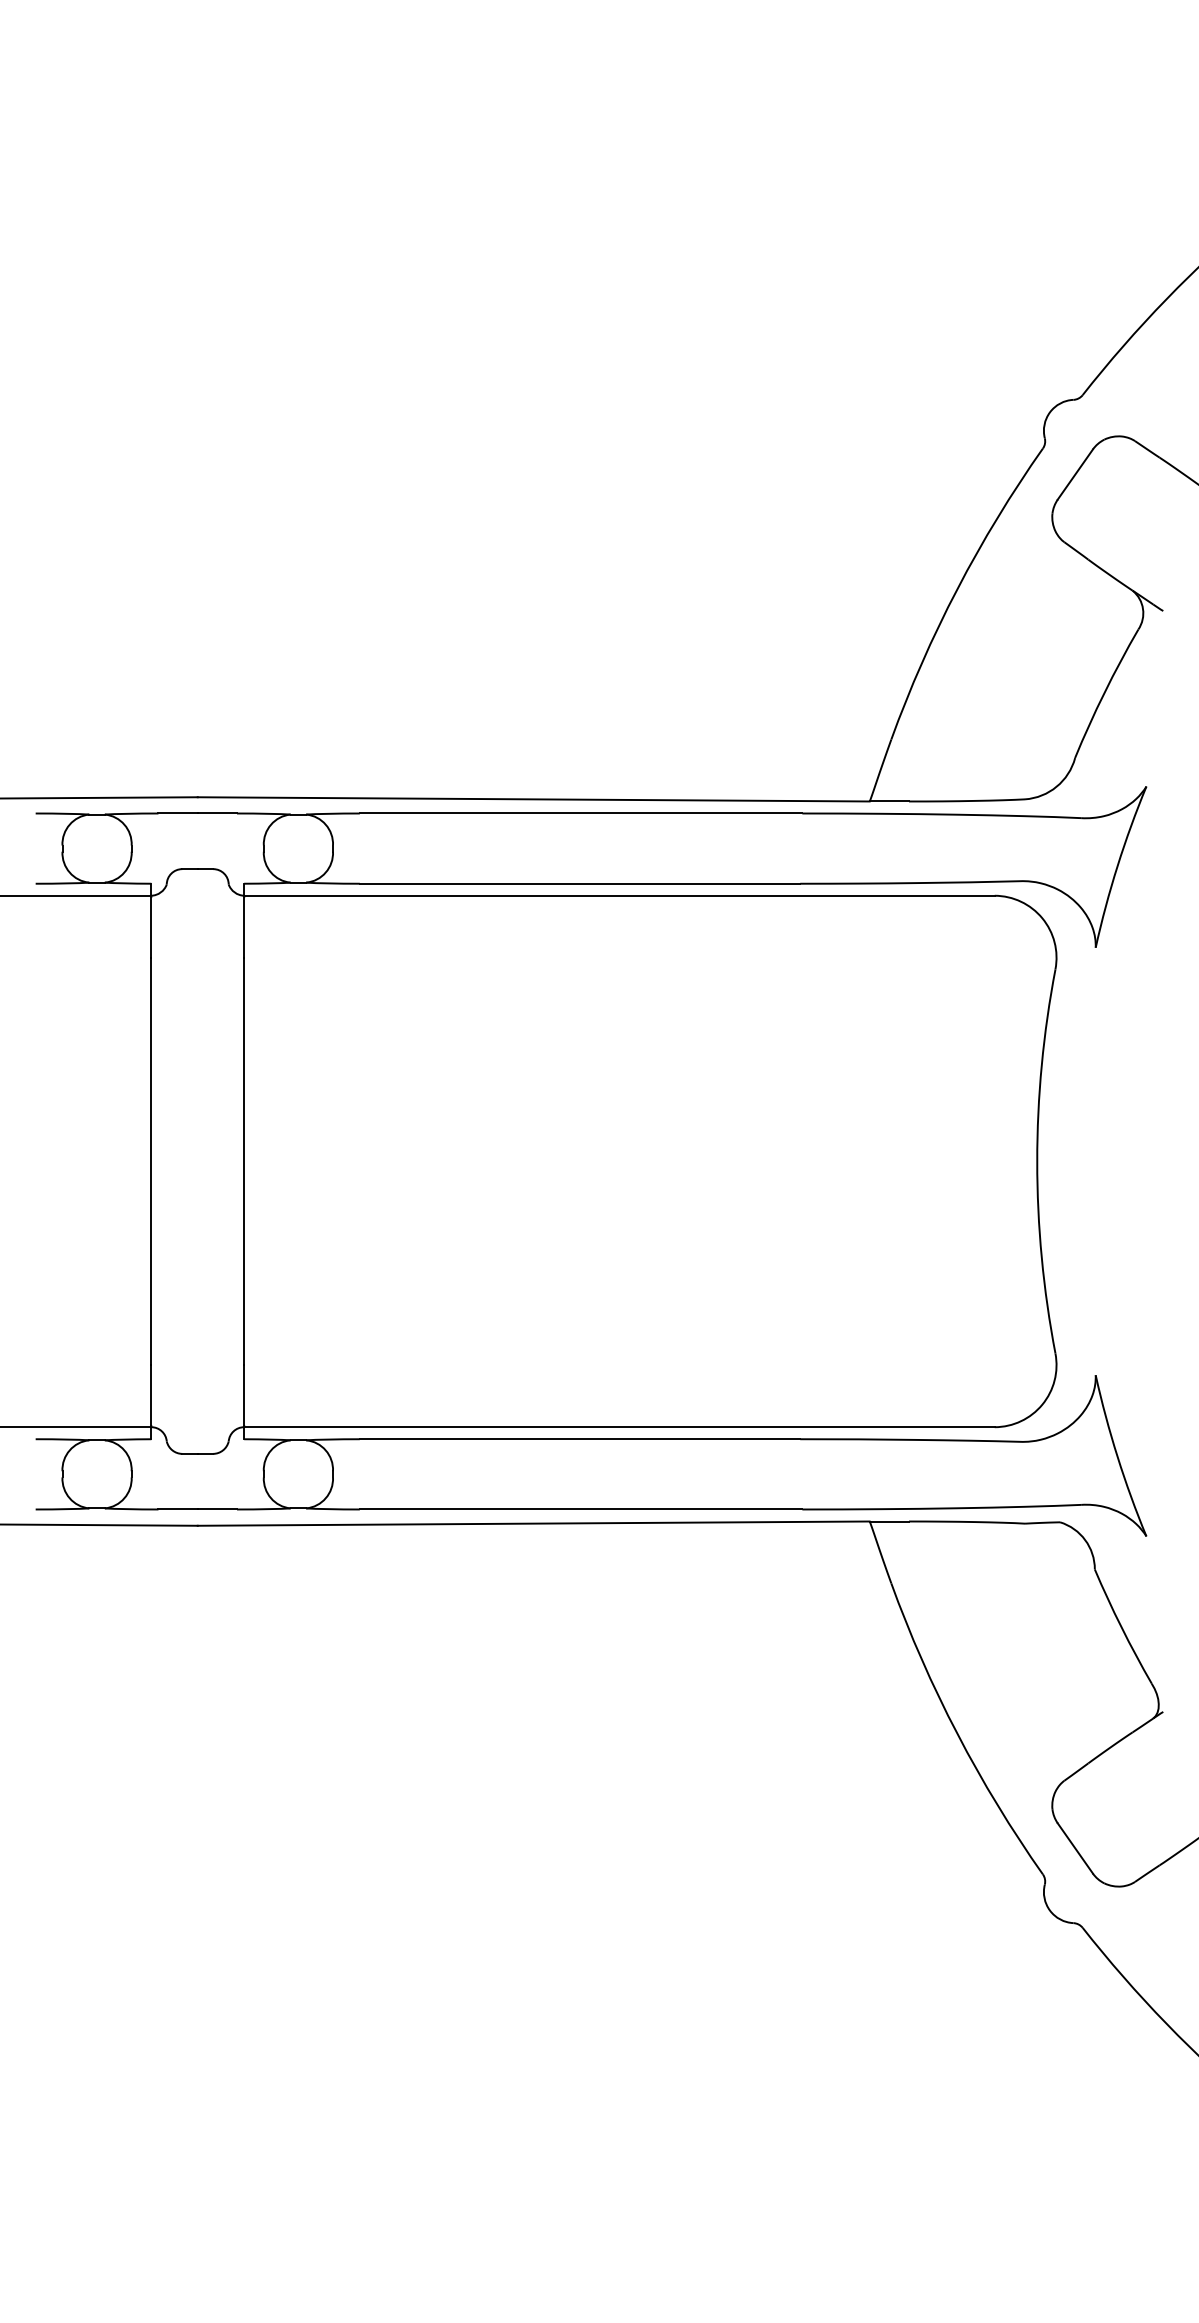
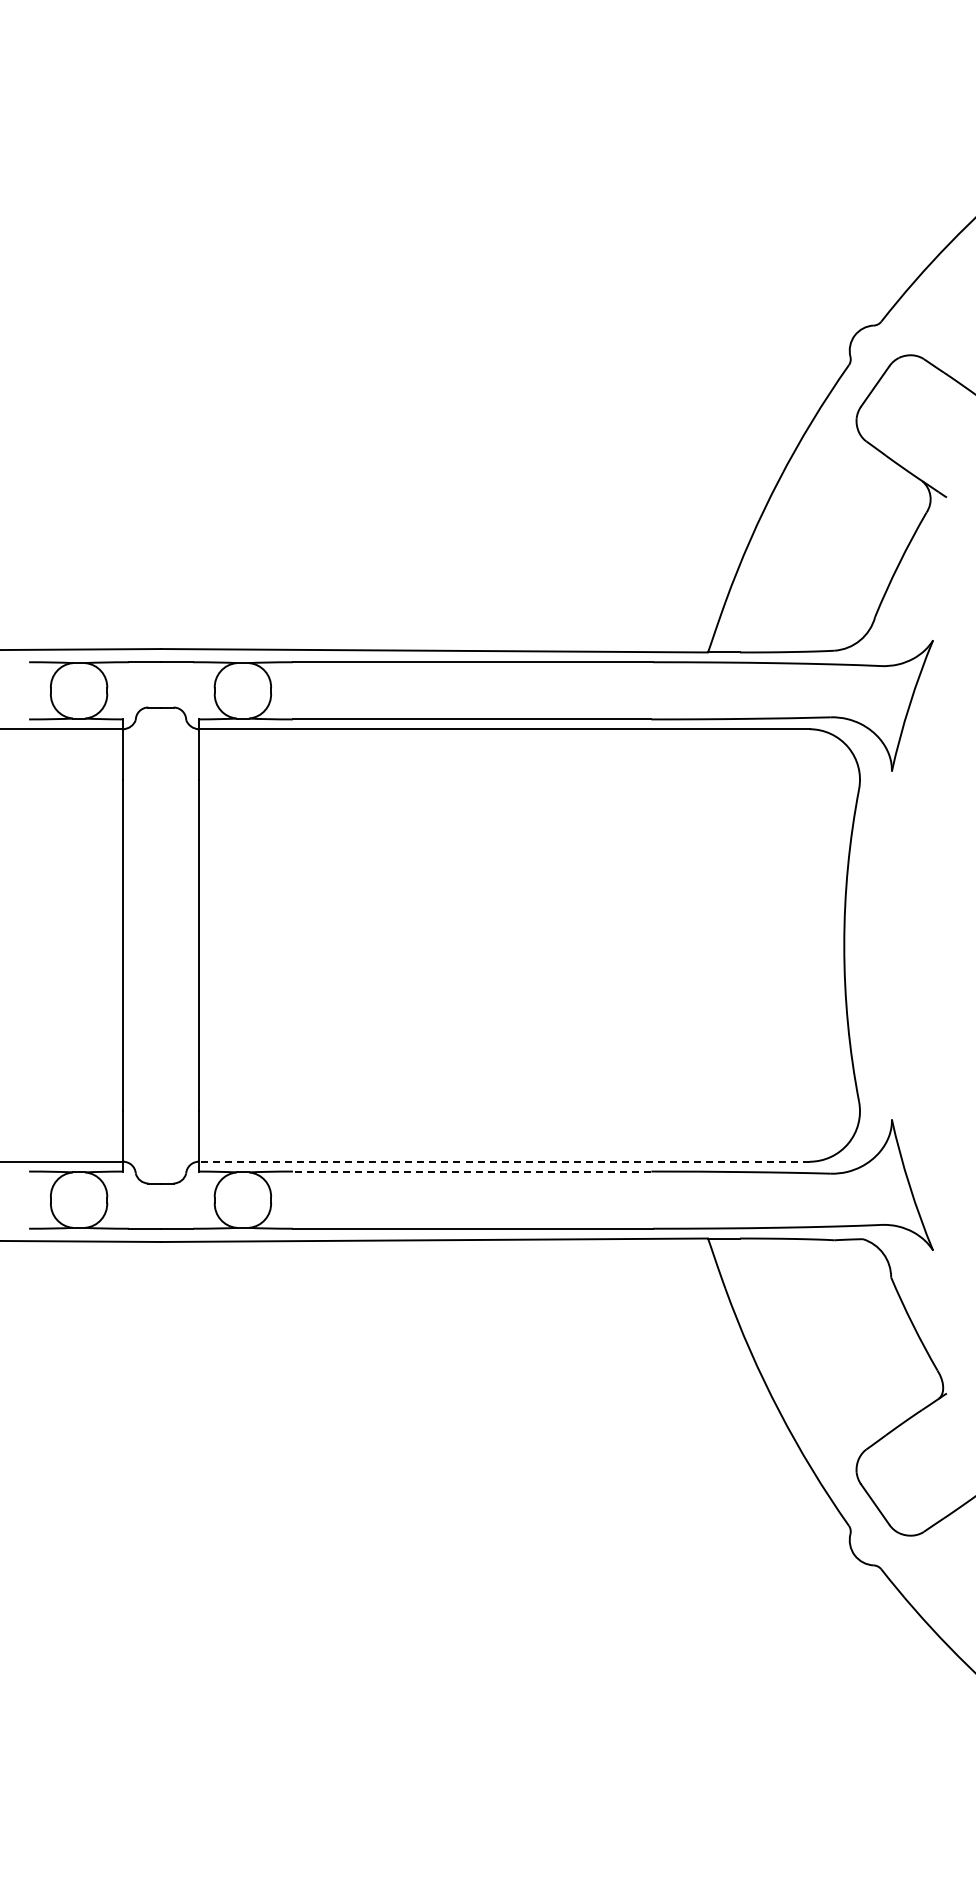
line: (618, 1426) -> (503, 1161), solid -> dashed
line: (579, 1439) -> (471, 1171), solid -> dashed

